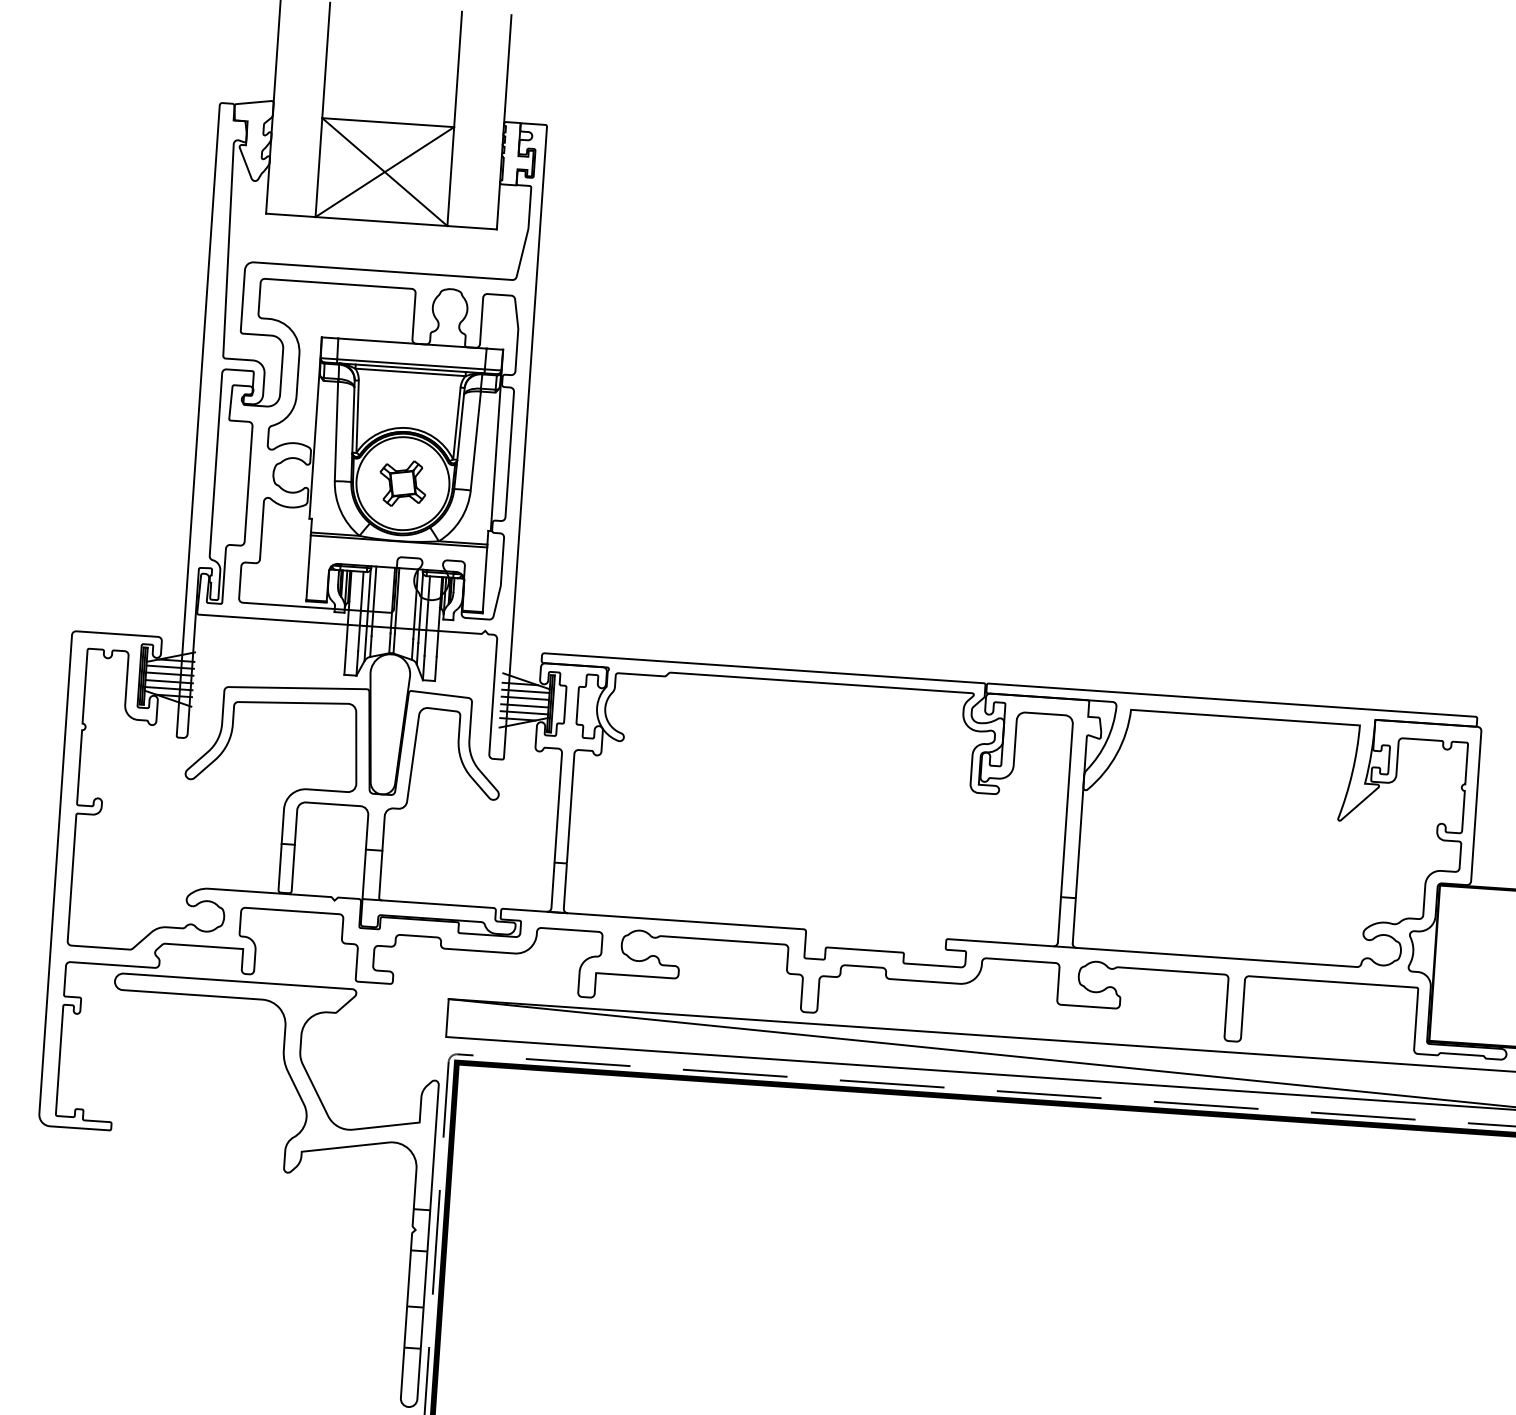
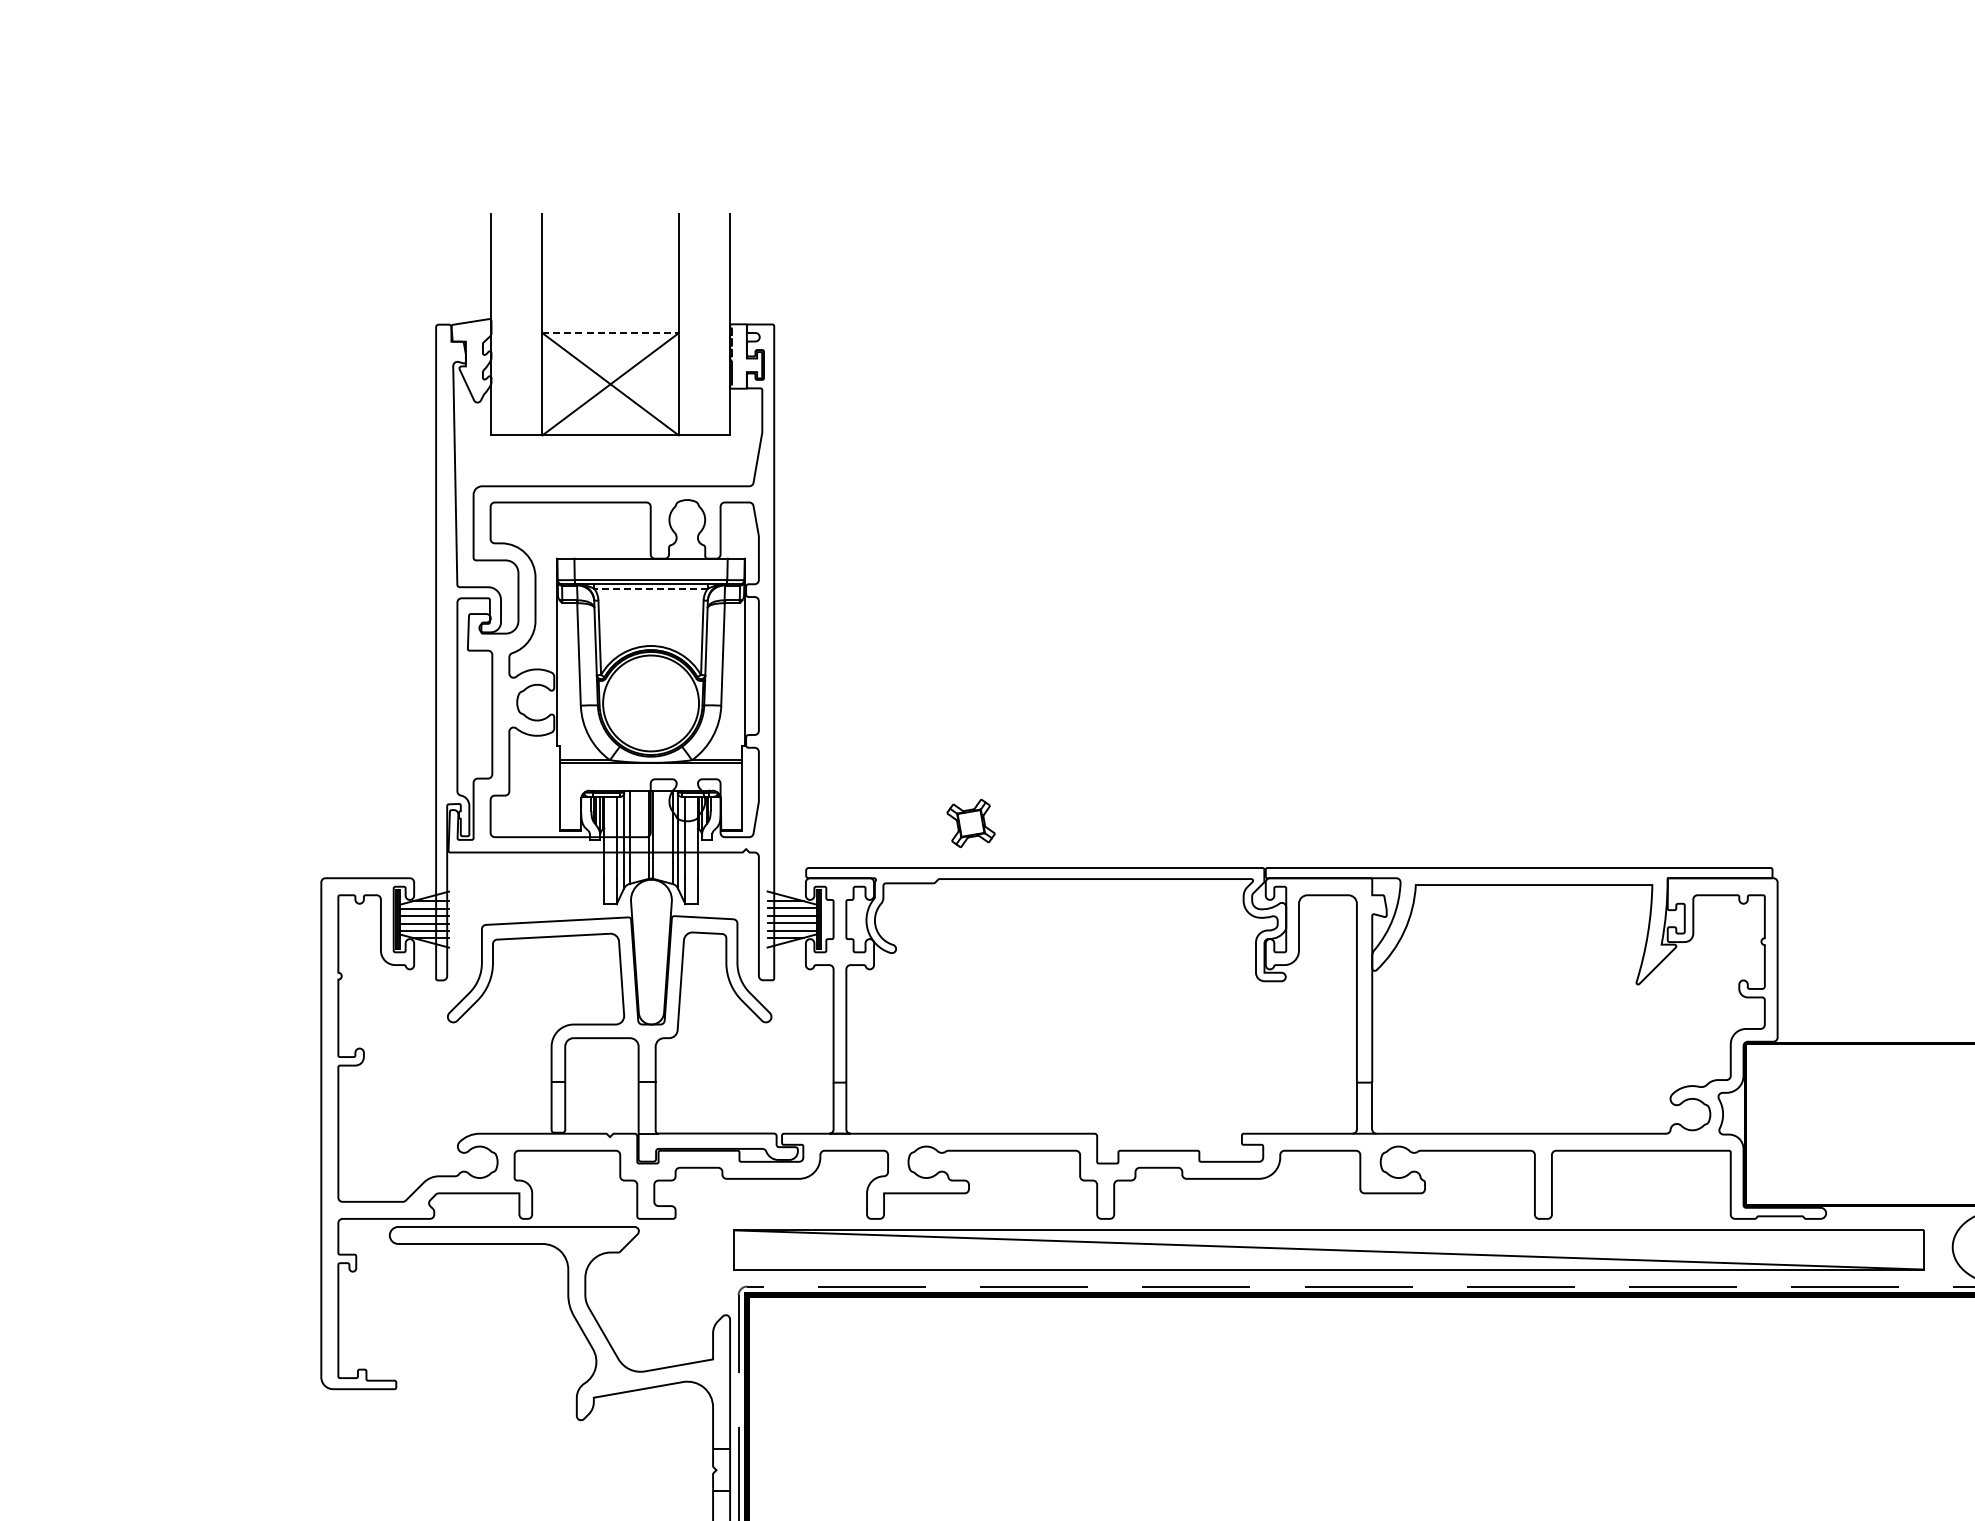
line: (389, 123) -> (611, 333), solid -> dashed
line: (410, 372) -> (651, 588), solid -> dashed
part: (402, 482) -> (970, 822), moved

